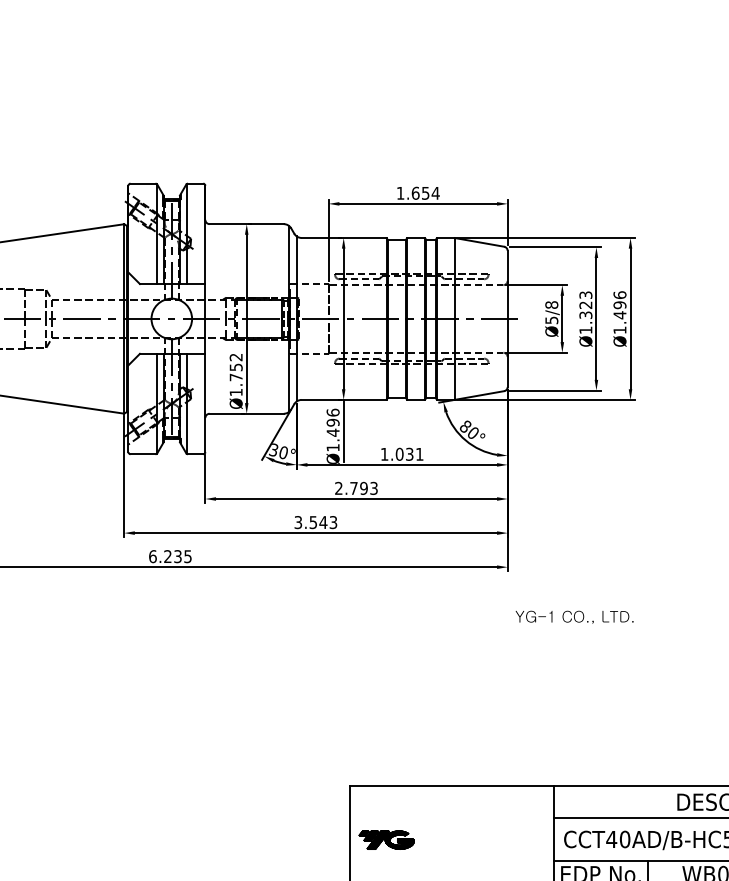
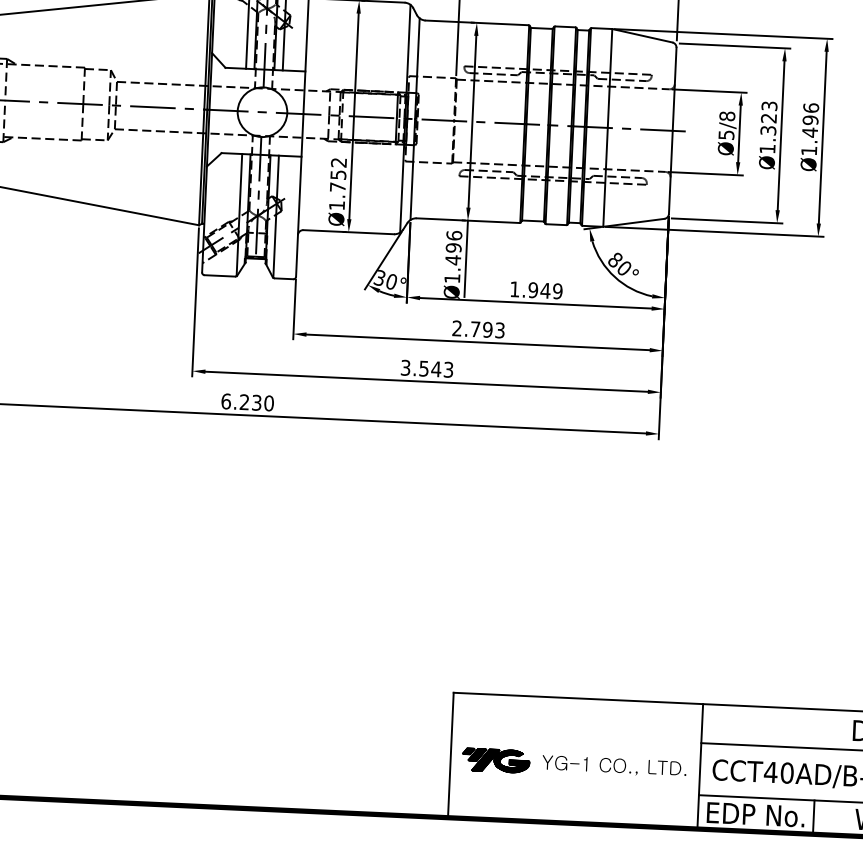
text: (409, 453) -> (545, 289), 1.031 -> 1.949
text: (187, 556) -> (268, 403), 6.235 -> 6.230
text: (574, 616) -> (614, 765), moved

